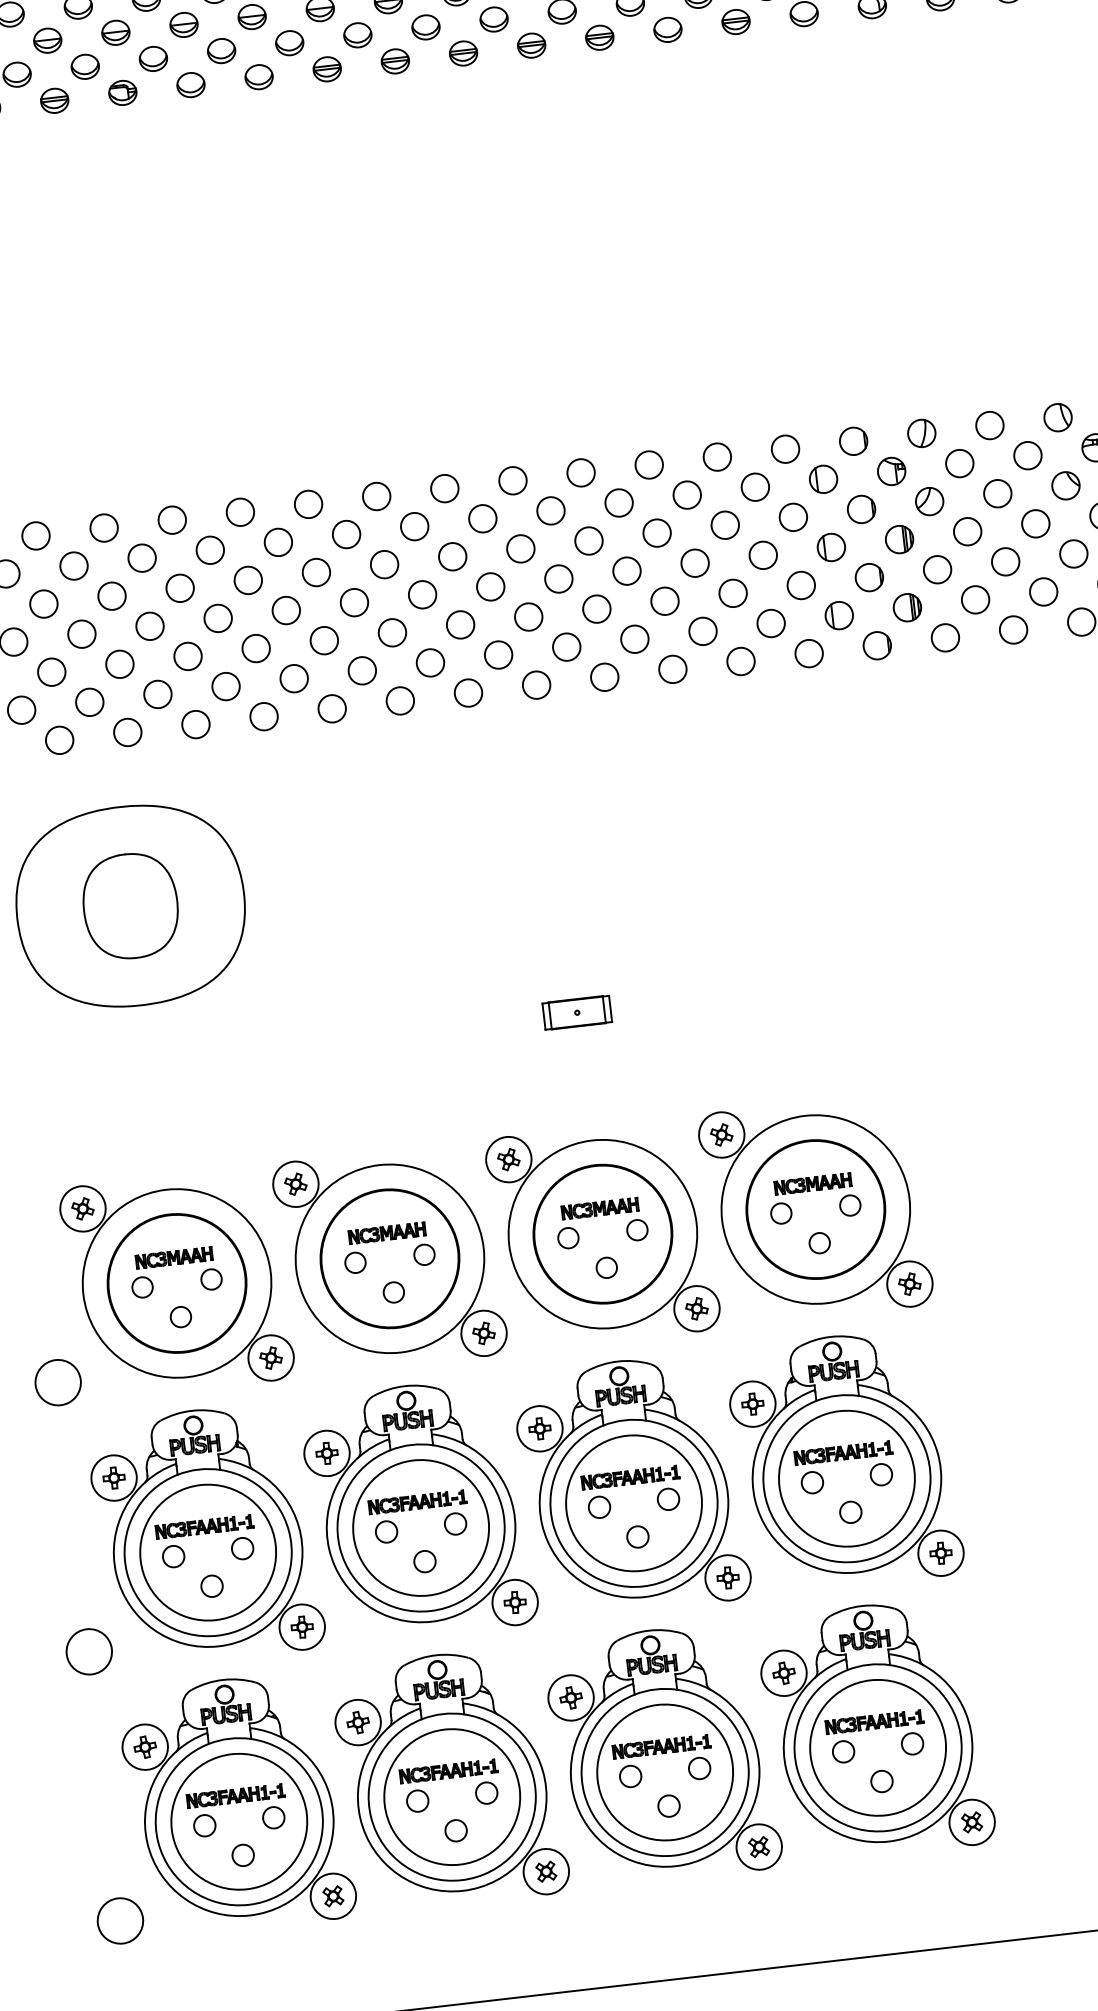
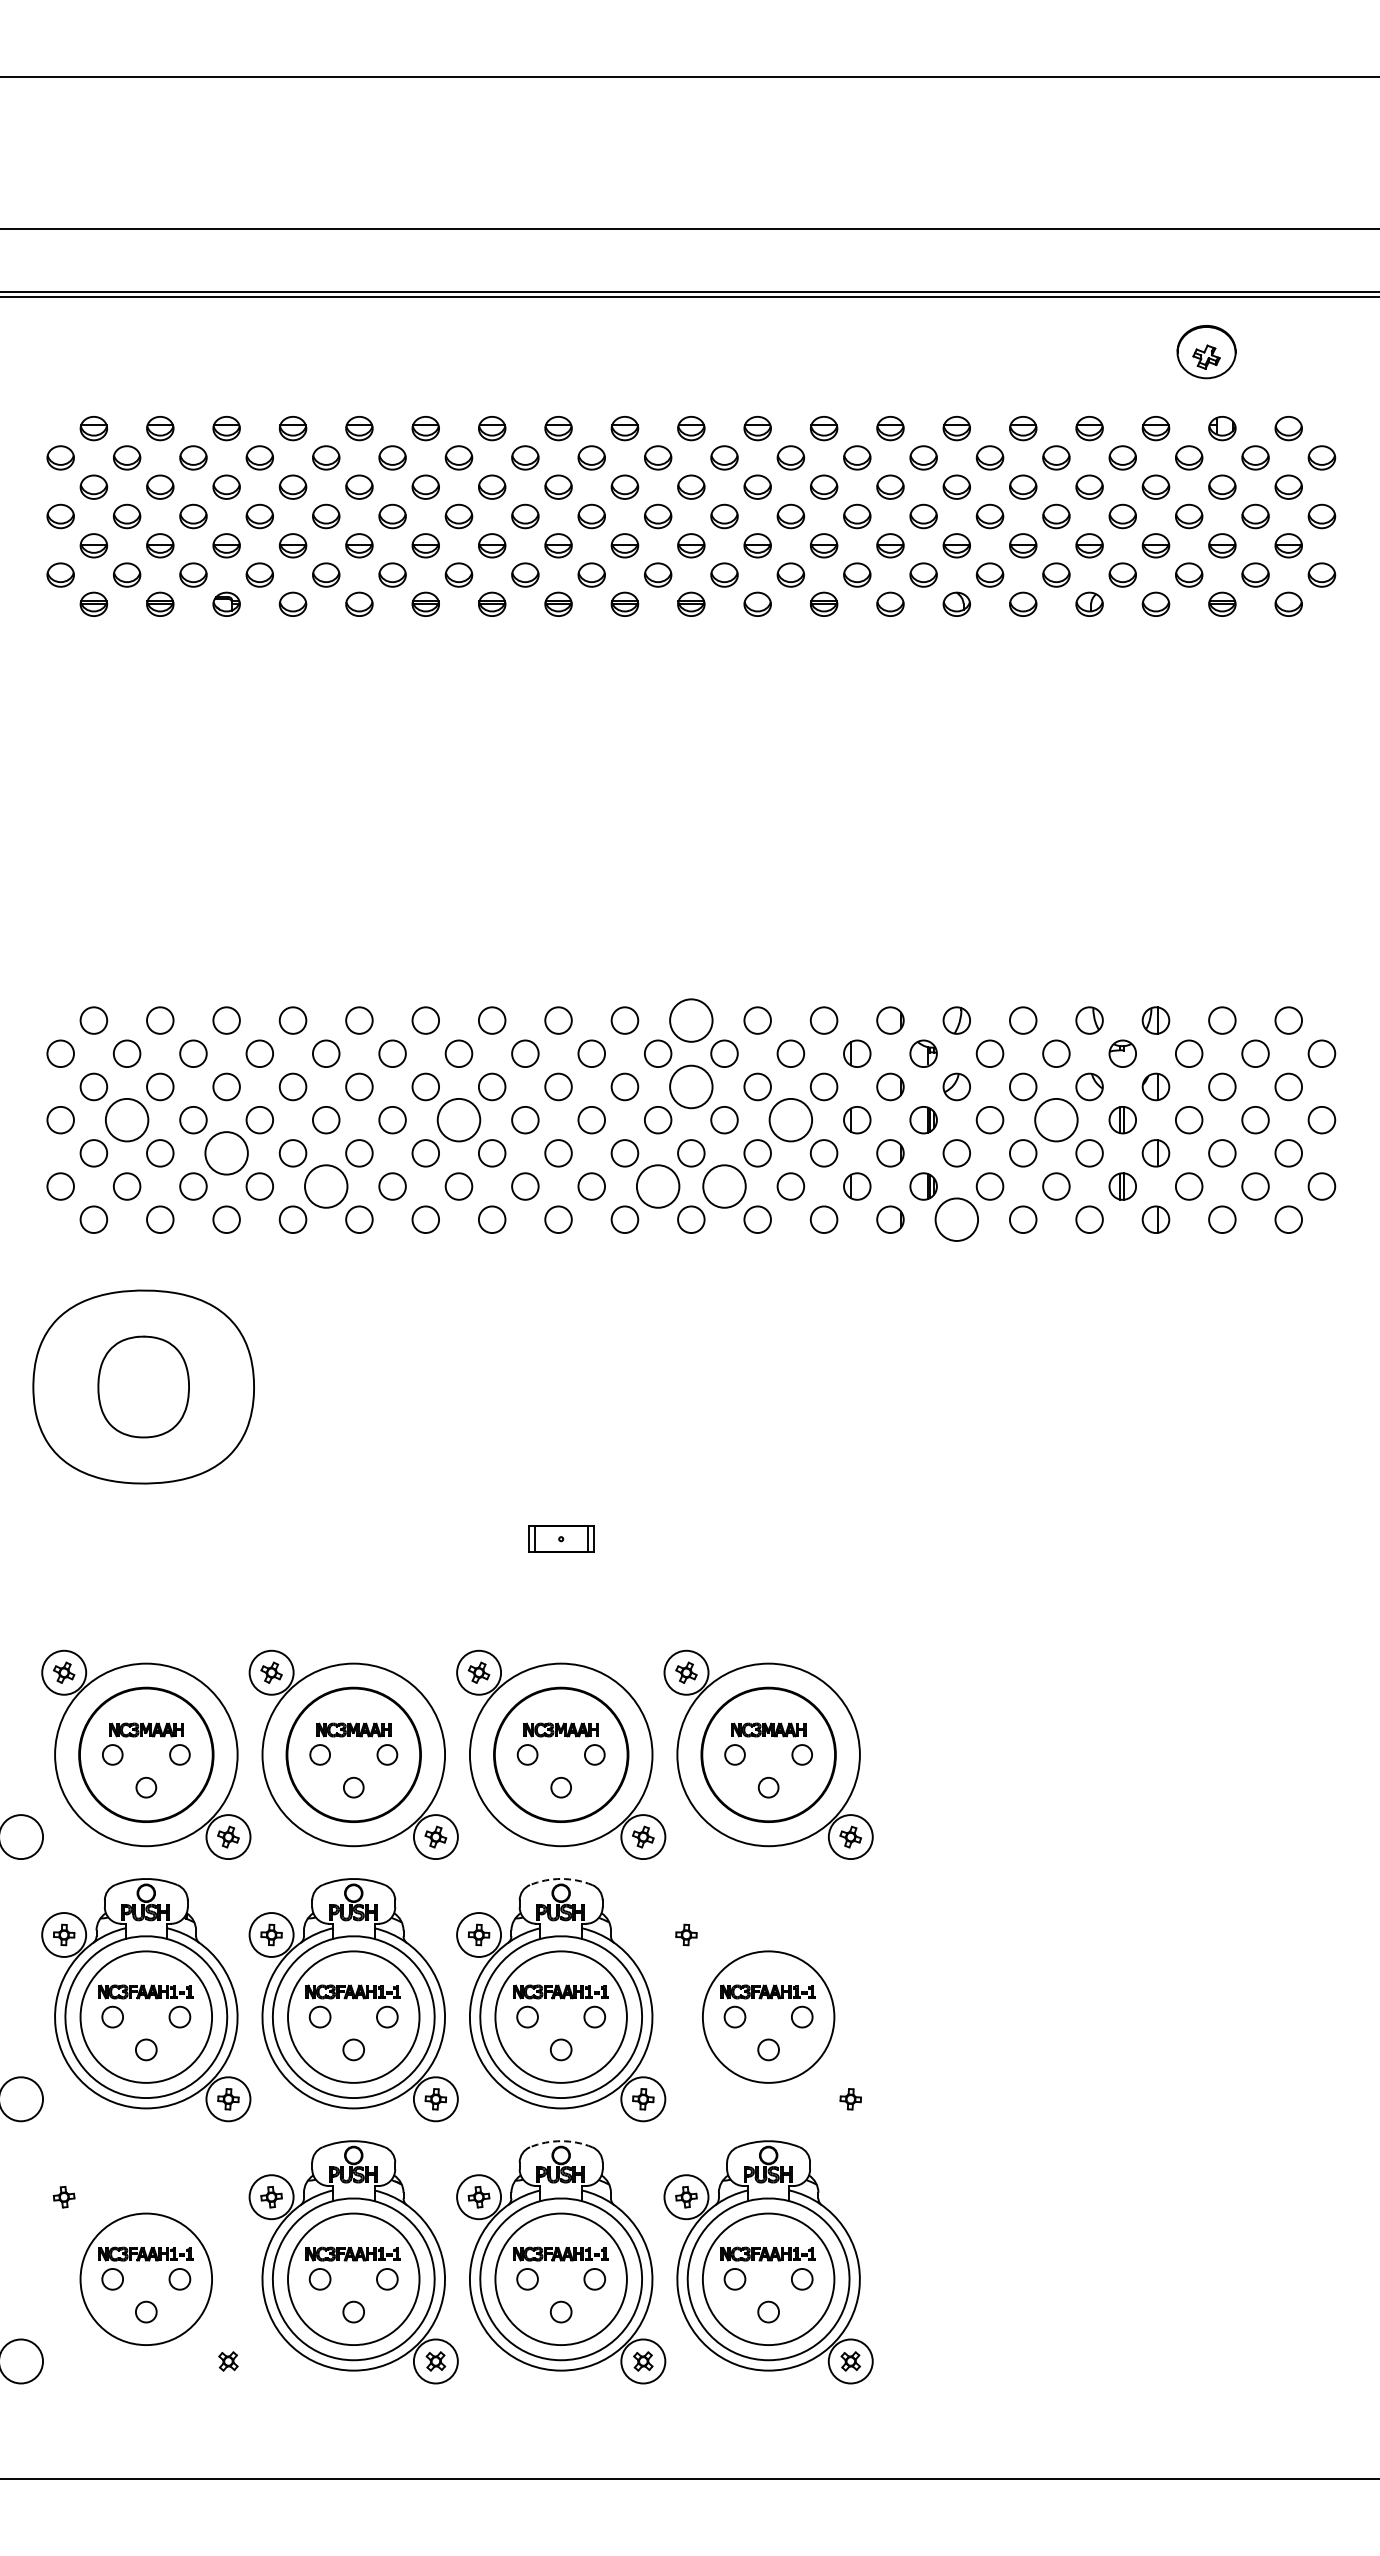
circle: (649, 464) -> (691, 1020), size x1.6
circle: (1035, 523) -> (1056, 1119), size x1.6
circle: (657, 532) -> (691, 1086), size x1.6
circle: (762, 554) -> (790, 1119), size x1.6
circle: (422, 594) -> (458, 1119), size x1.6
circle: (703, 631) -> (724, 1186), size x1.6
circle: (81, 633) -> (126, 1119), size x1.6
circle: (945, 637) -> (956, 1219), size x1.6
circle: (634, 639) -> (657, 1186), size x1.6
circle: (187, 656) -> (226, 1153), size x1.6
circle: (293, 678) -> (325, 1186), size x1.6
arc: (617, 1361) -> (561, 1878), solid -> dashed
part: (844, 1461) -> (768, 2000), removed
arc: (649, 1630) -> (561, 2141), solid -> dashed
part: (237, 1804) -> (146, 2262), removed

